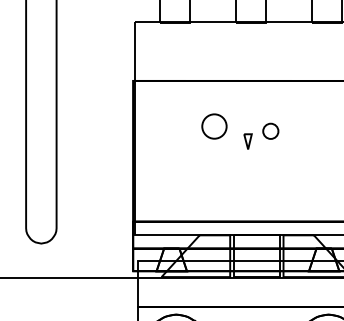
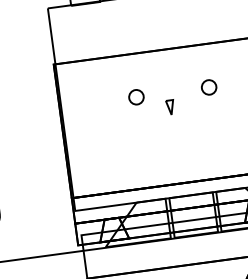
circle: (213, 125) -> (135, 96), size x0.62
circle: (270, 130) -> (208, 86), moved

